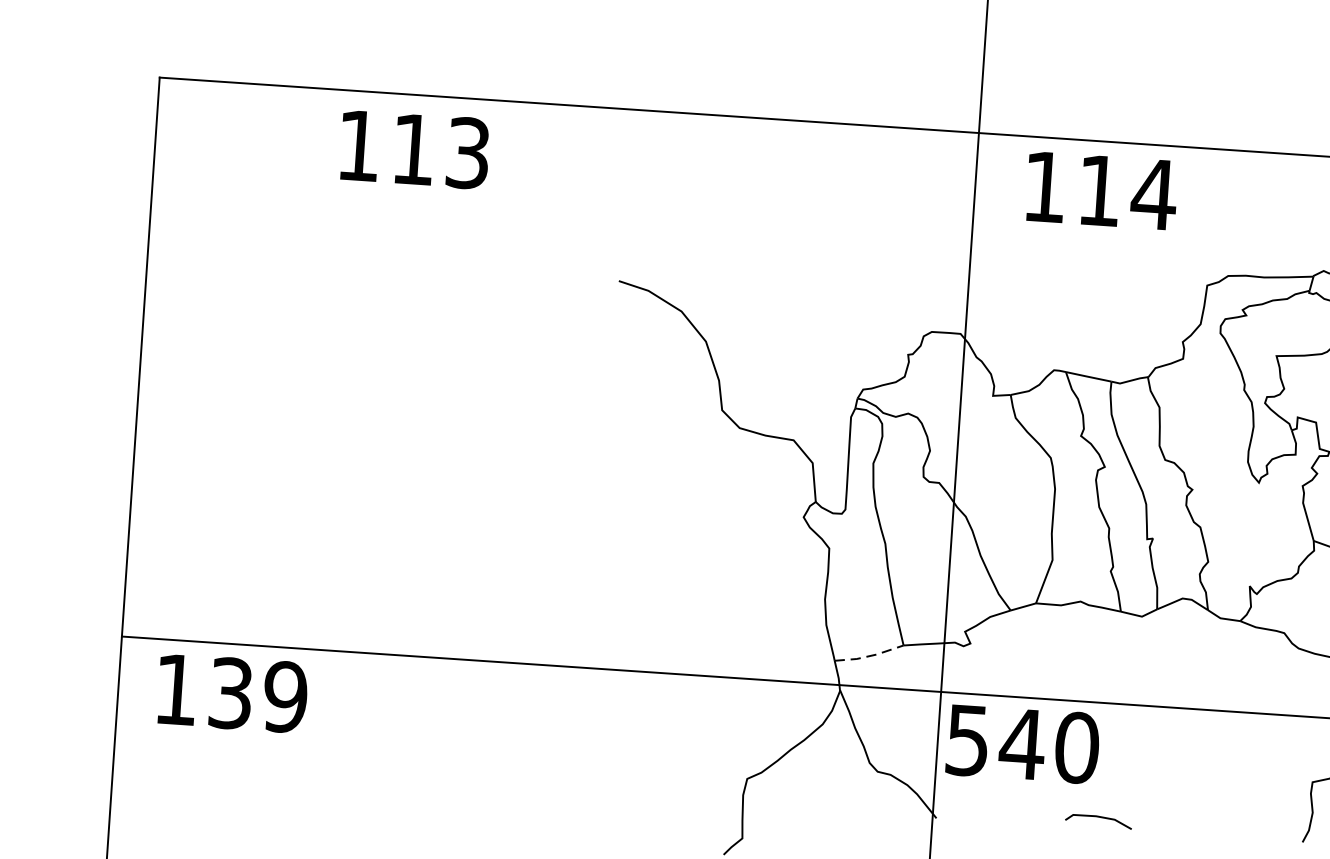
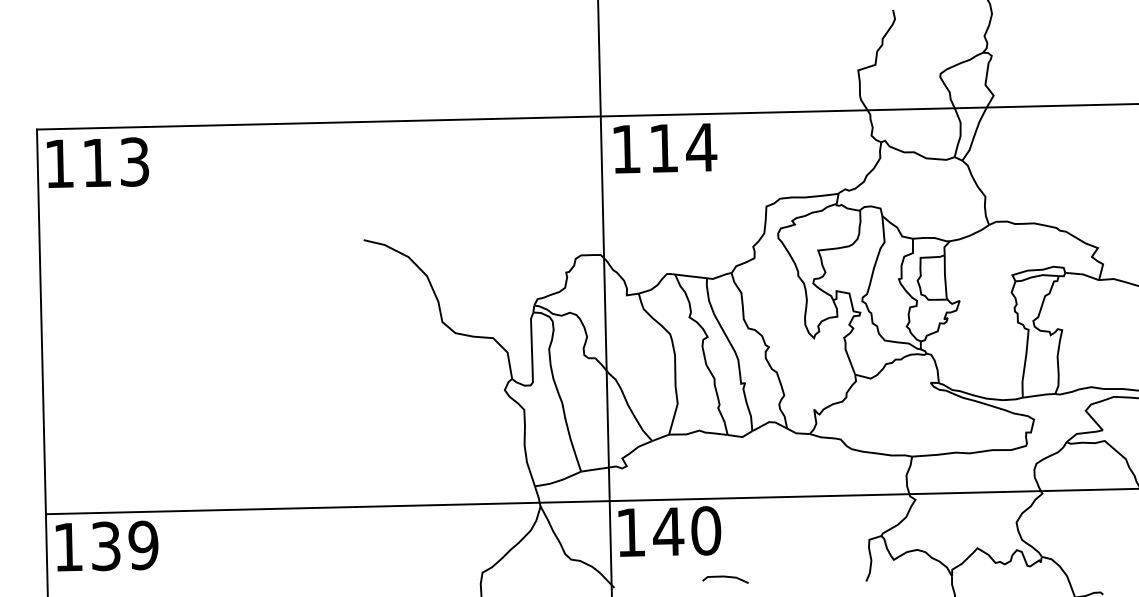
text: (414, 148) -> (97, 162), moved
text: (1101, 191) -> (665, 148), moved
line: (869, 656) -> (558, 481), dashed -> solid
text: (231, 692) -> (106, 545), moved
text: (967, 740) -> (630, 532), 540 -> 140

